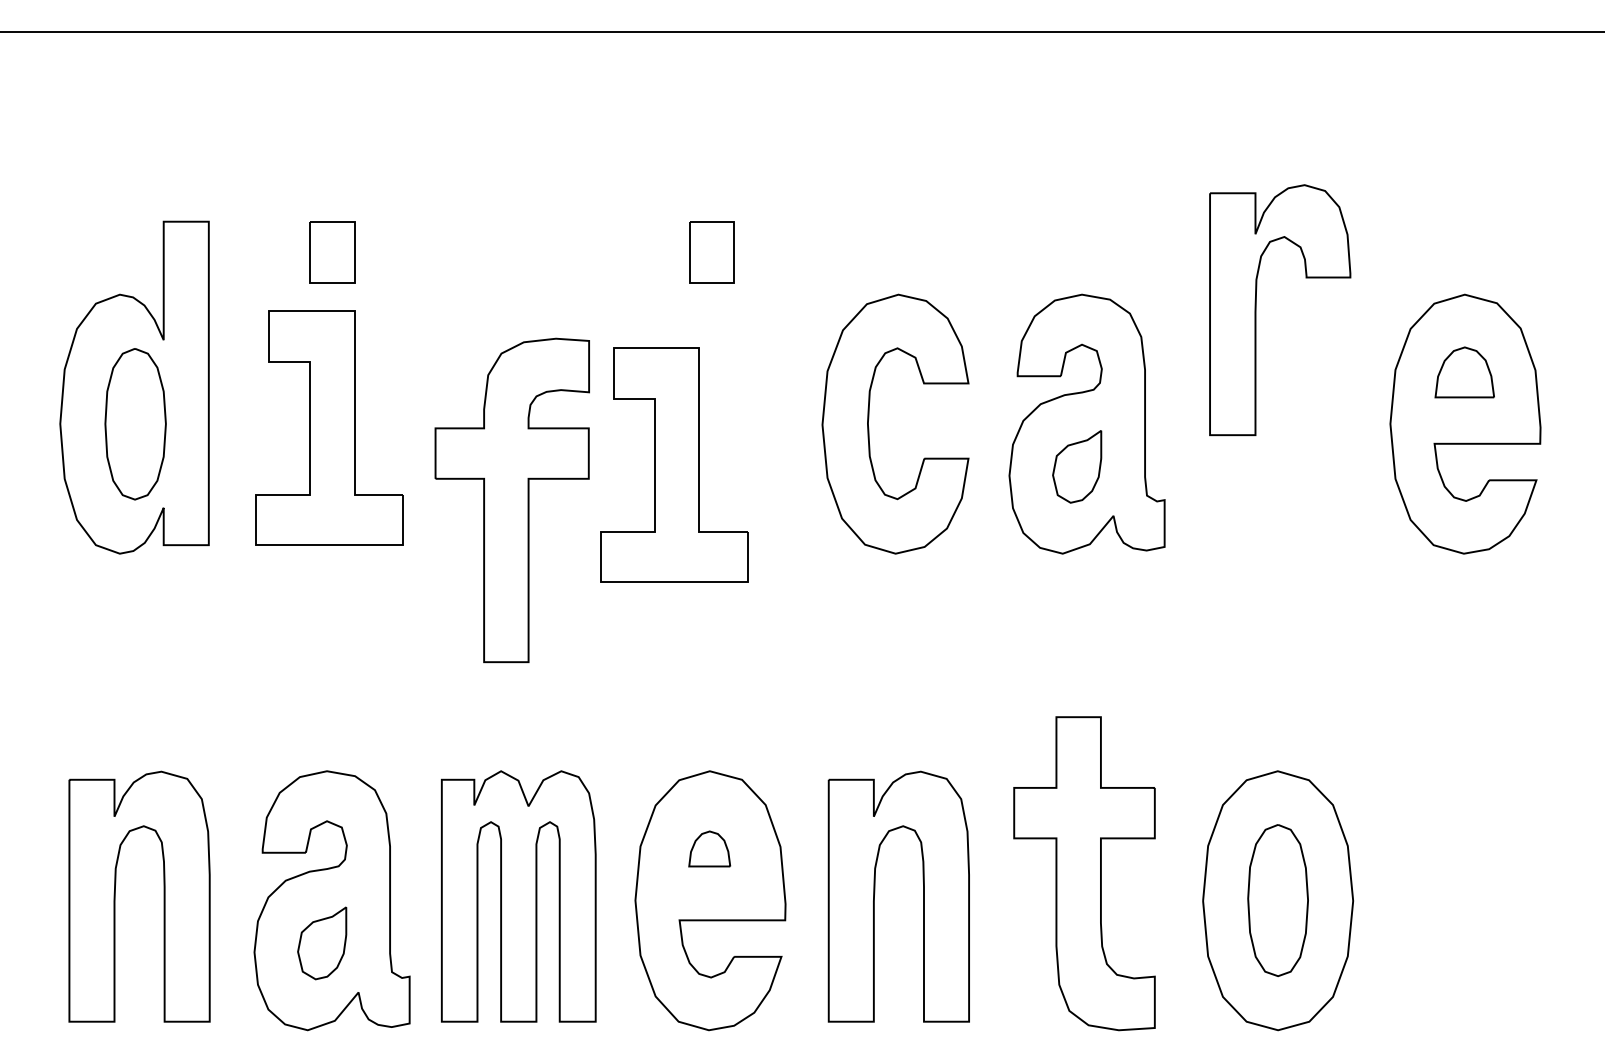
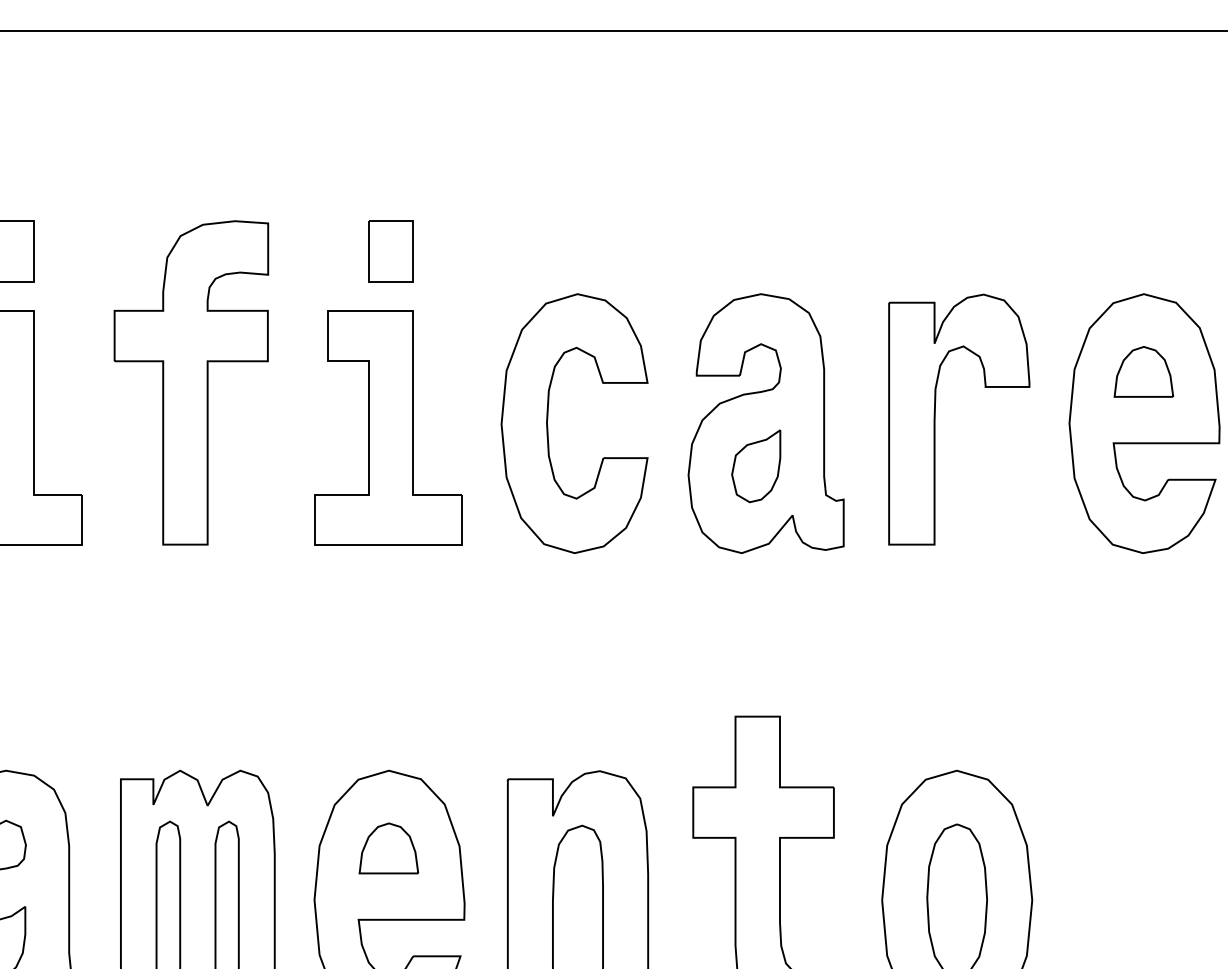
part: (1256, 310) -> (935, 419), moved
part: (674, 464) -> (388, 426), moved
part: (511, 500) -> (190, 382), moved
part: (709, 848) -> (388, 847), size x1.43

